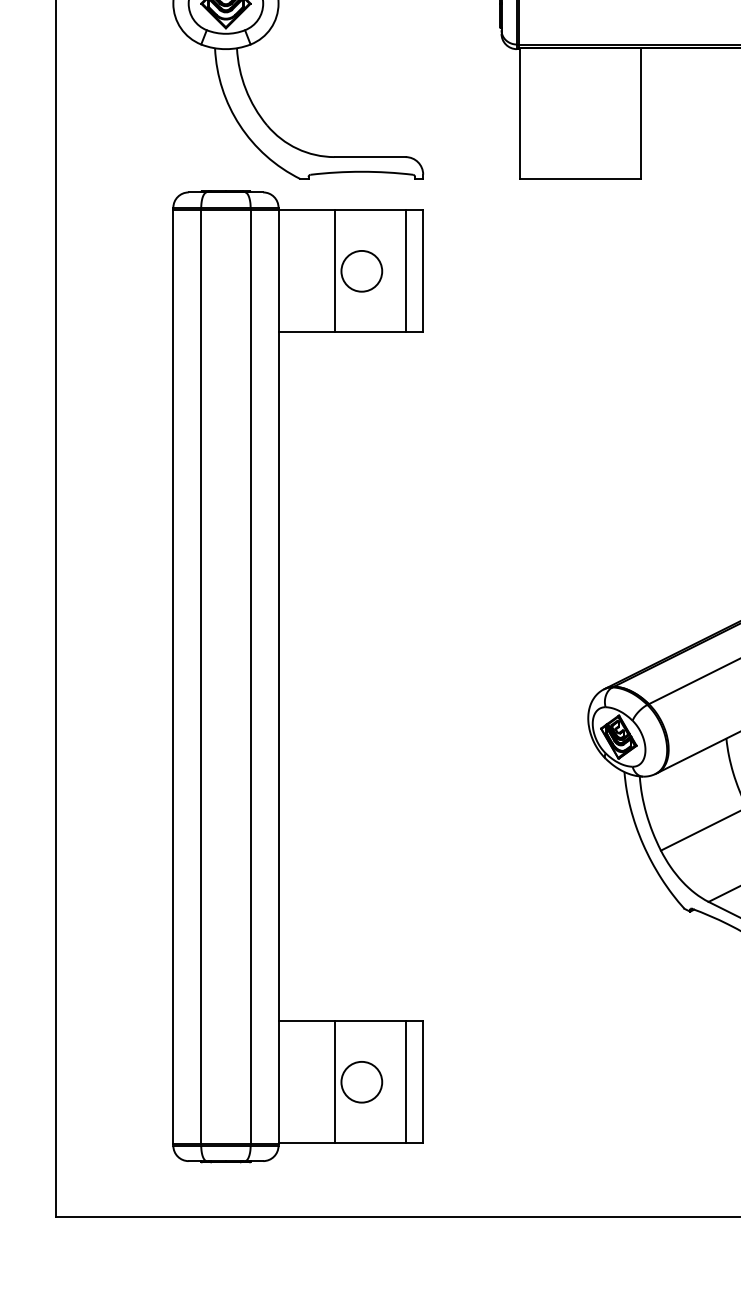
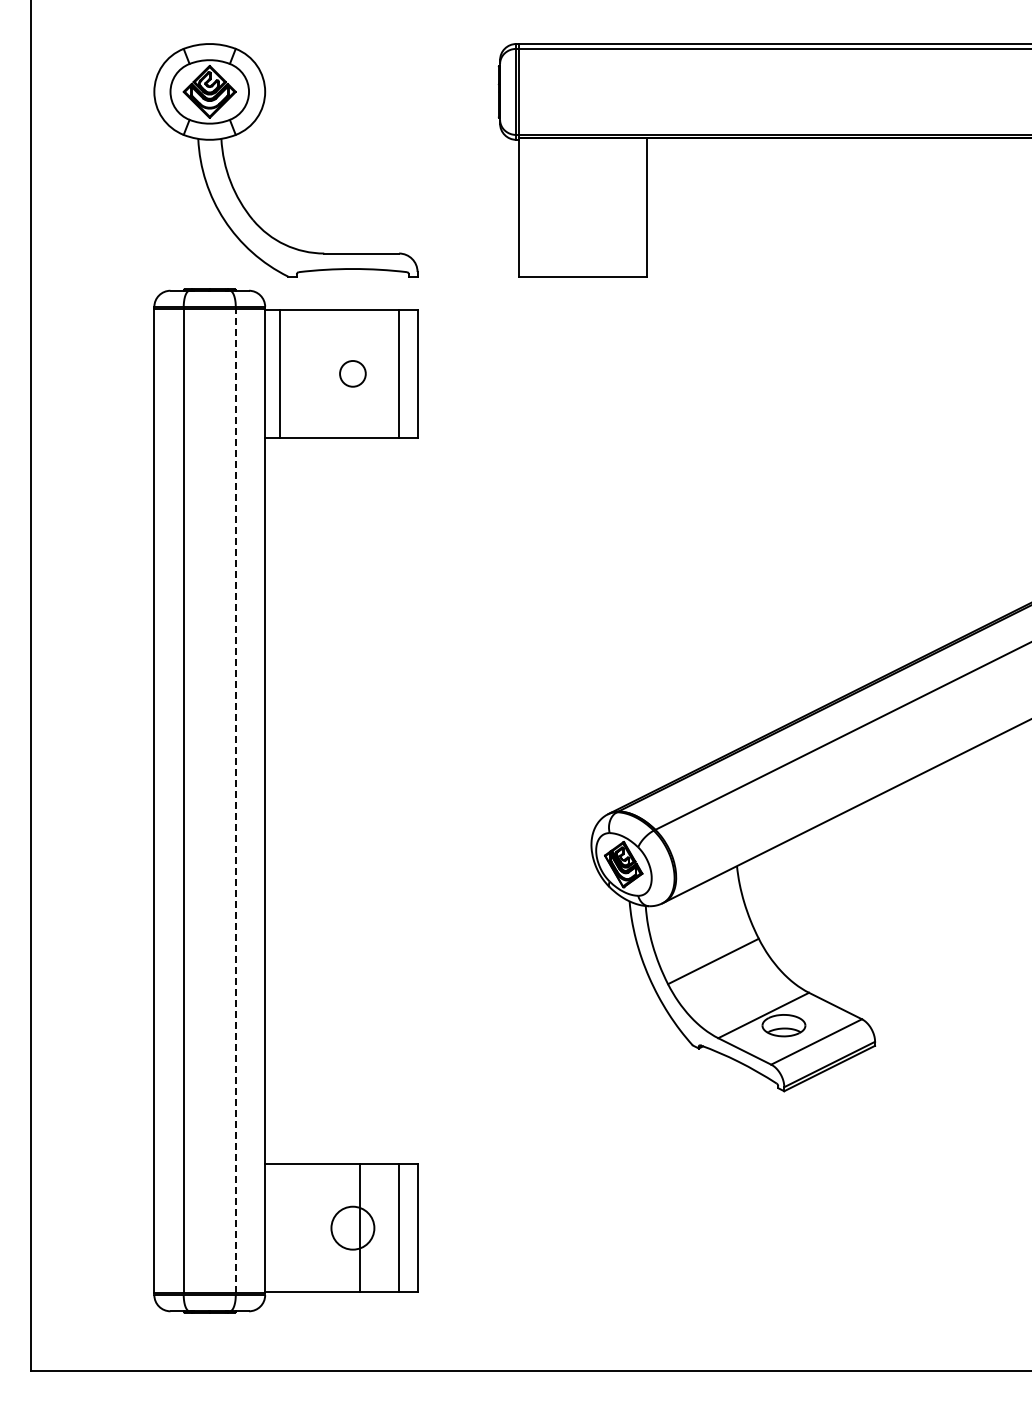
line: (334, 270) -> (280, 373), moved
circle: (361, 270) -> (352, 373), size x0.6
line: (250, 675) -> (235, 799), solid -> dashed
line: (334, 1082) -> (360, 1228), moved

